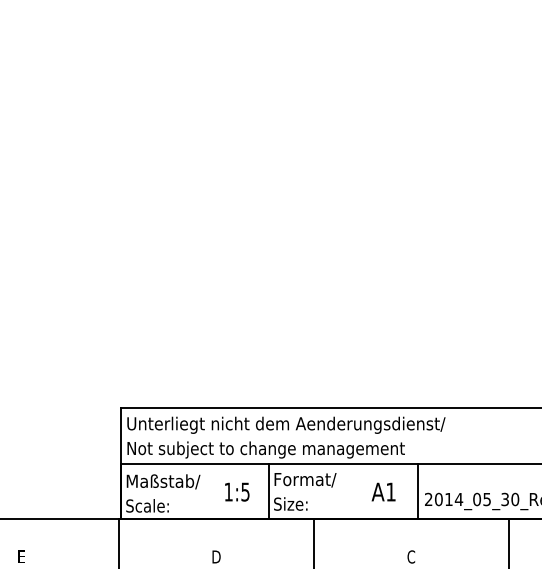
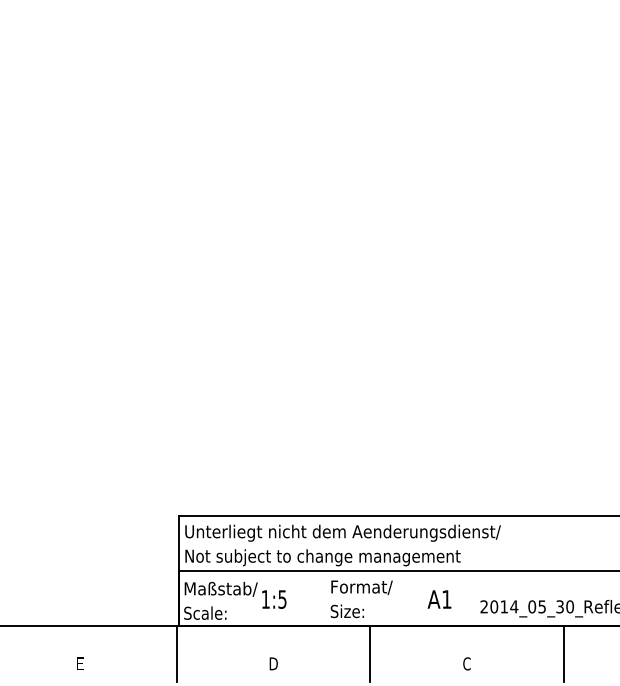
line: (269, 491) -> (326, 598), removed
line: (417, 491) -> (473, 598), removed
text: (237, 492) -> (274, 599), moved

